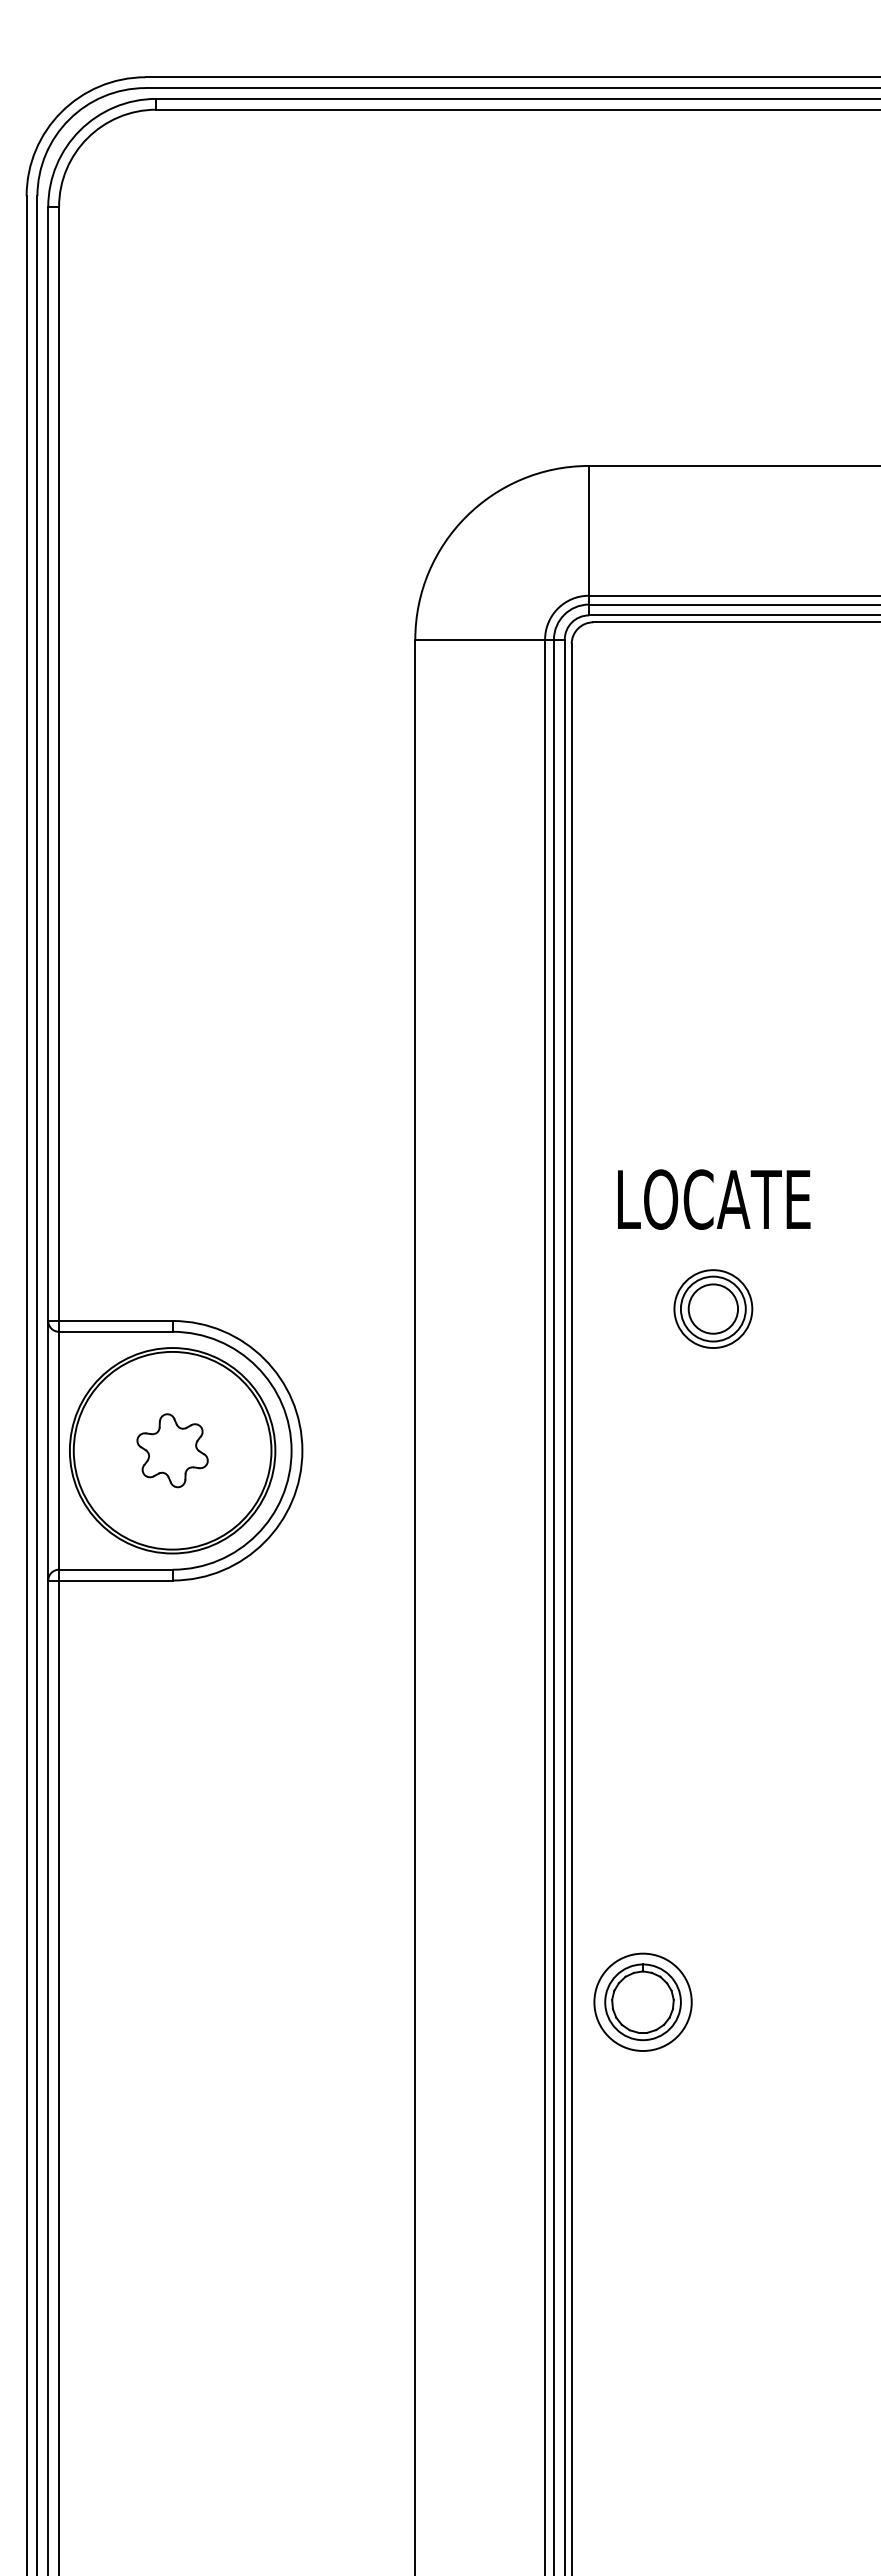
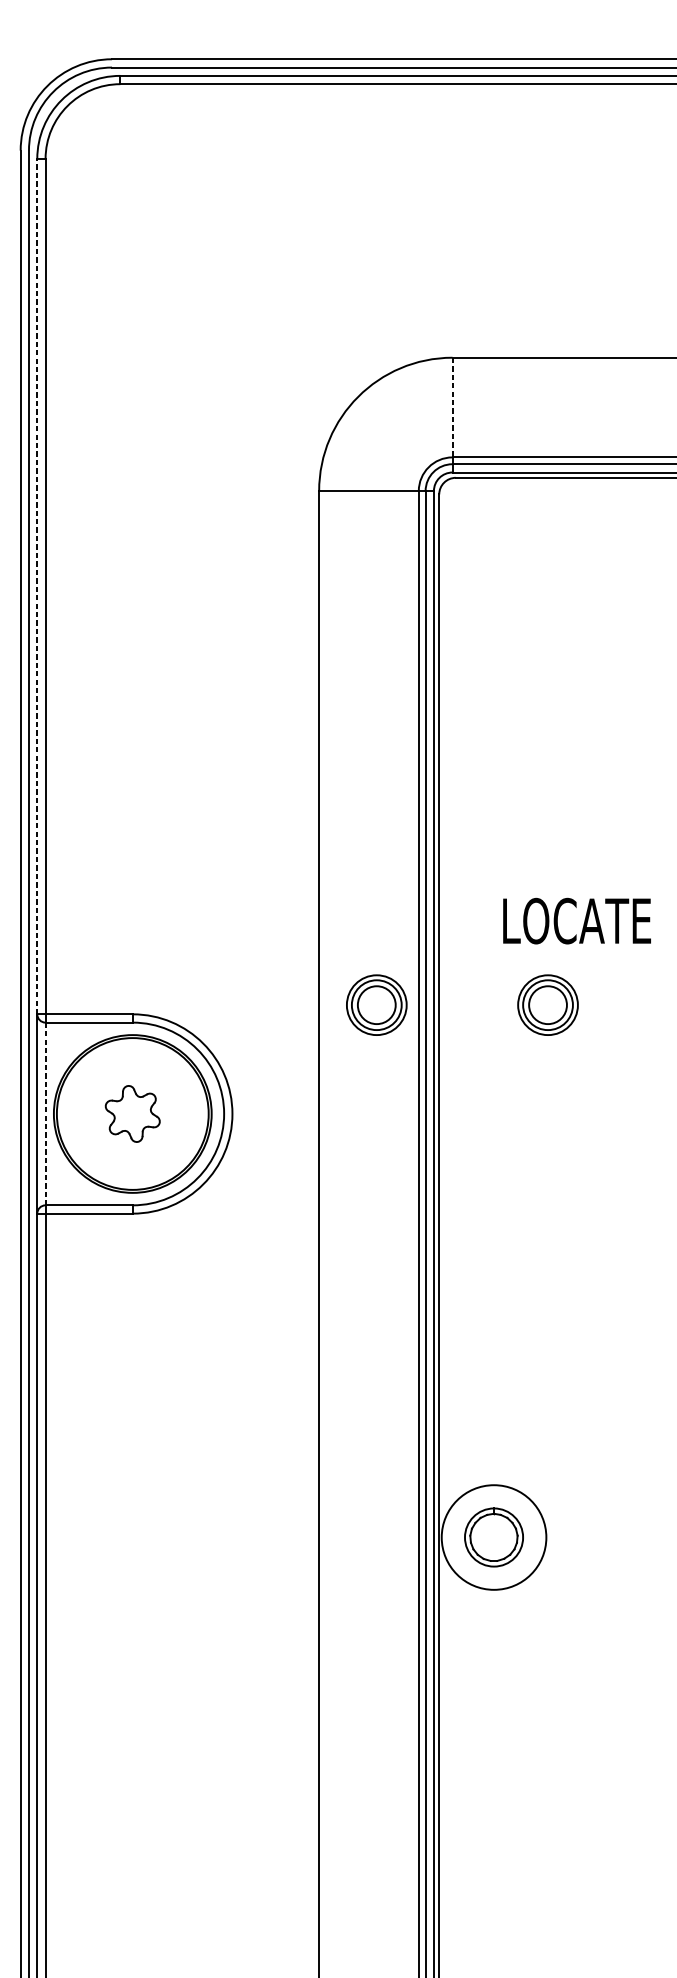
line: (589, 530) -> (452, 407), solid -> dashed
line: (48, 764) -> (37, 587), solid -> dashed
text: (714, 1199) -> (577, 921), moved
part: (490, 1308) -> (376, 1004), added
line: (59, 1450) -> (45, 1113), solid -> dashed
circle: (642, 2001) -> (493, 1536), size x1.4

